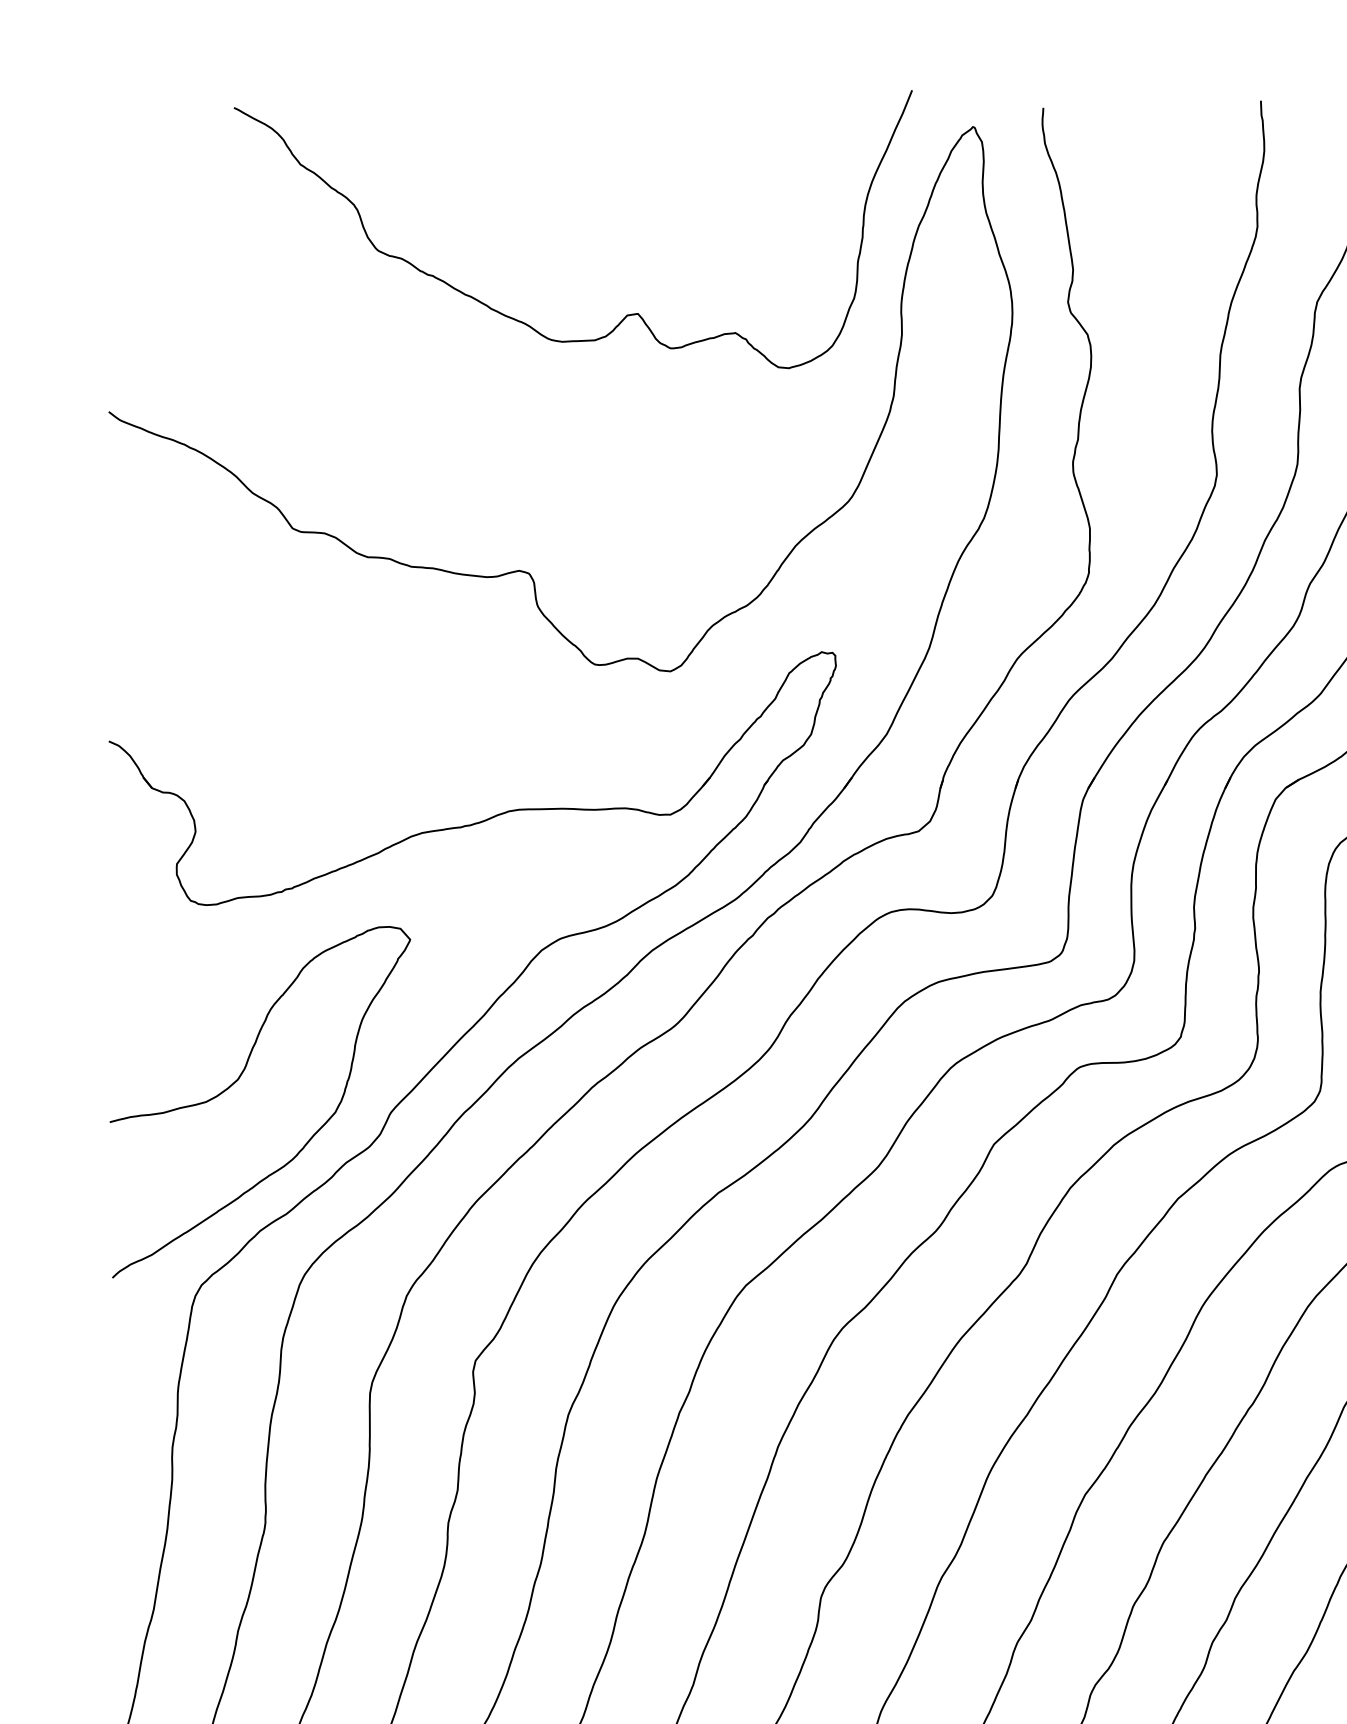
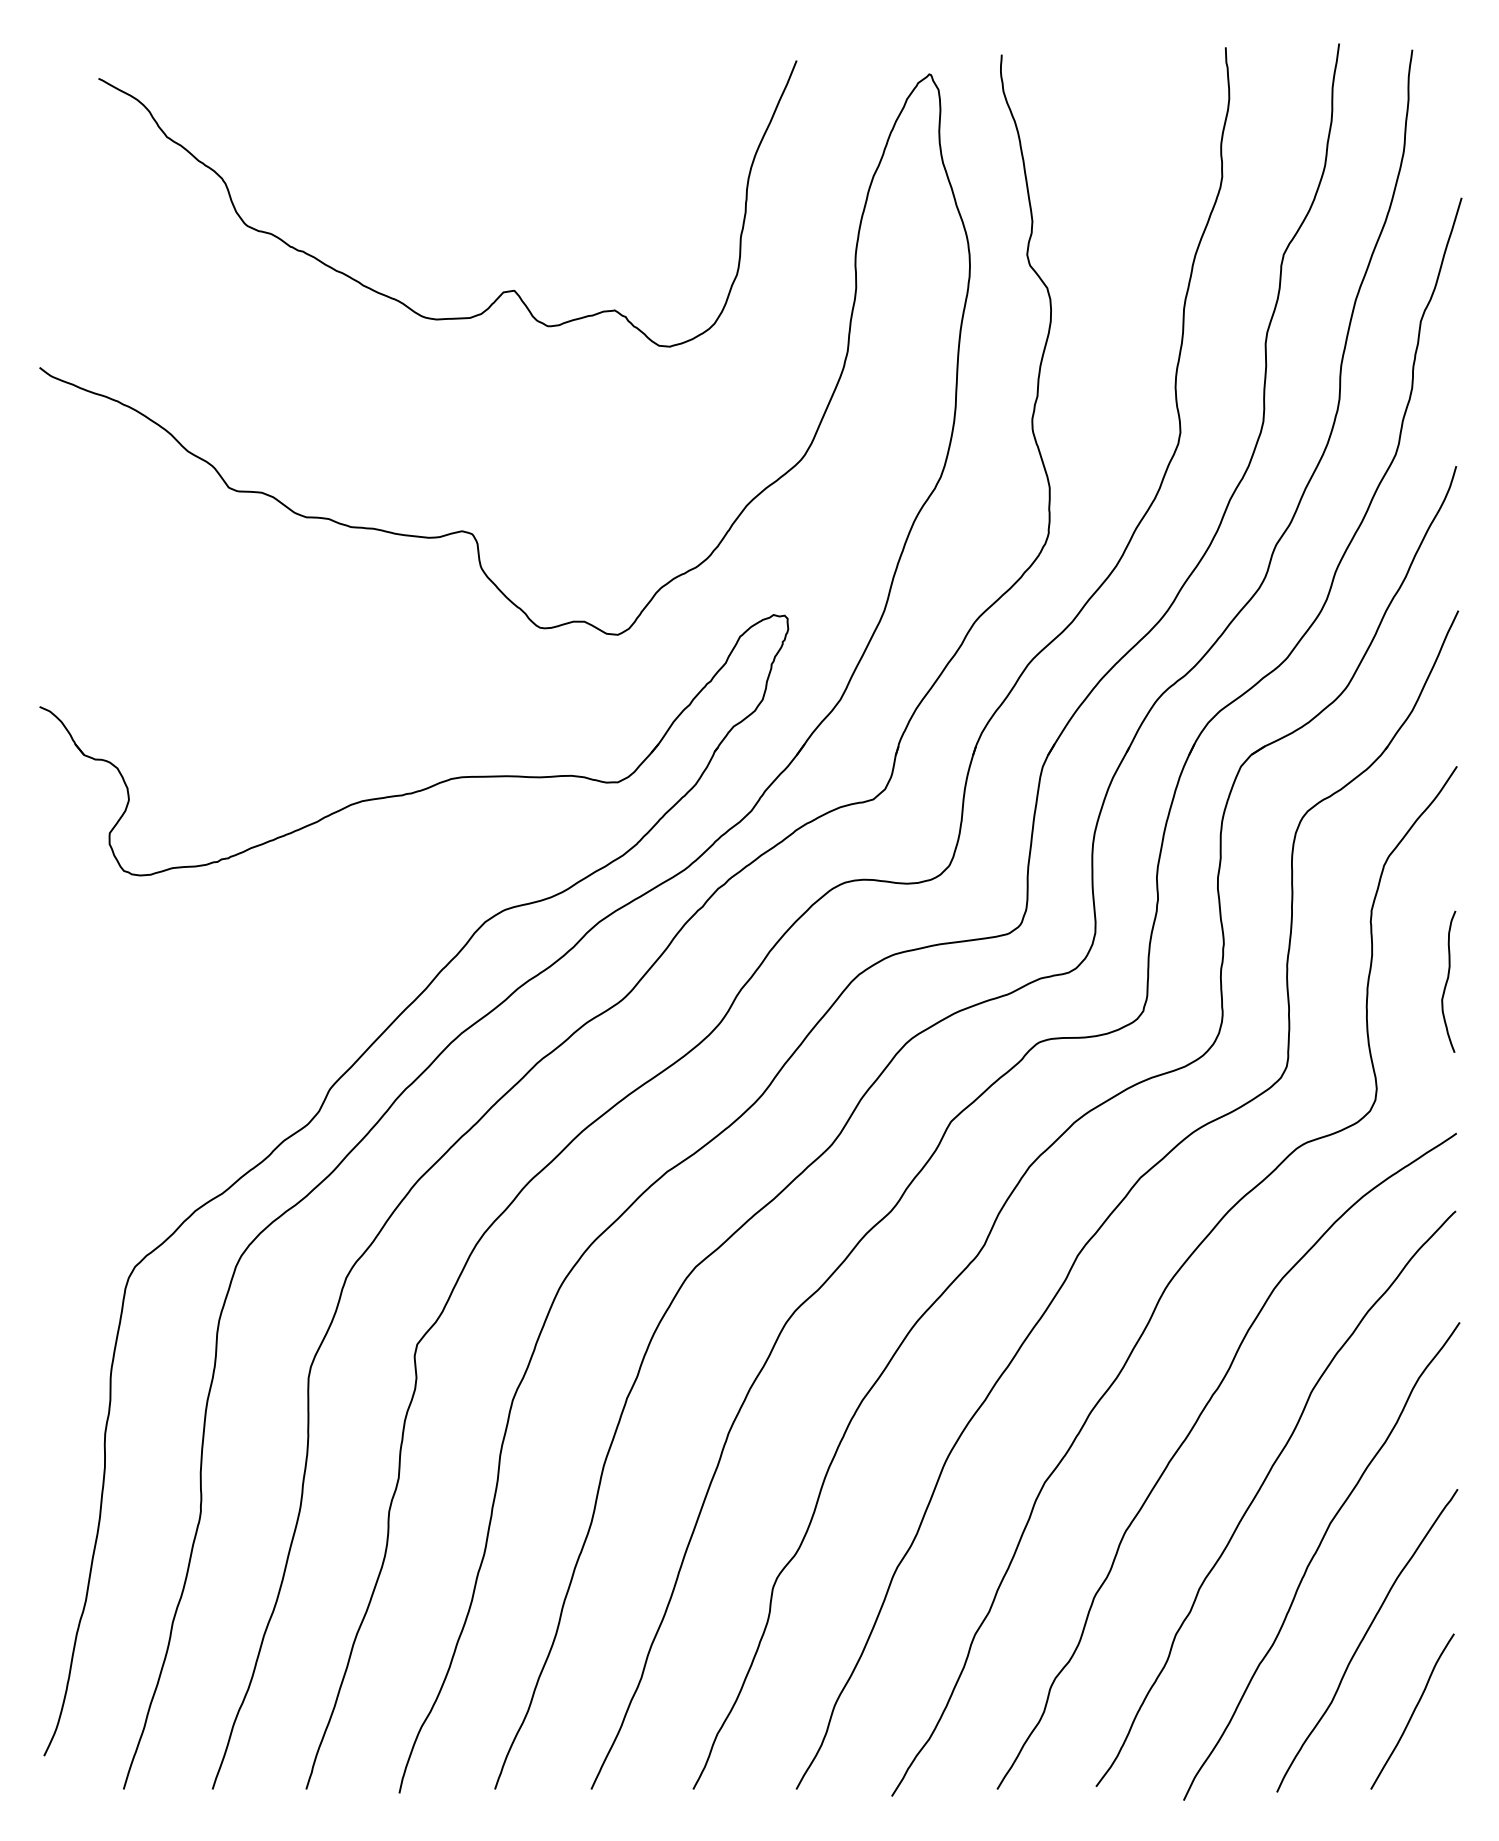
curve: (626, 314) -> (502, 291), moved
curve: (238, 1079) -> (173, 1055), removed

